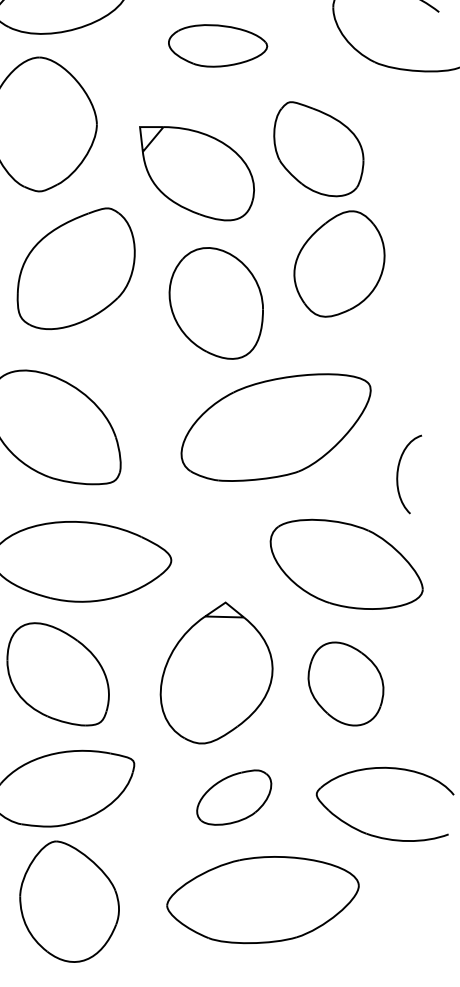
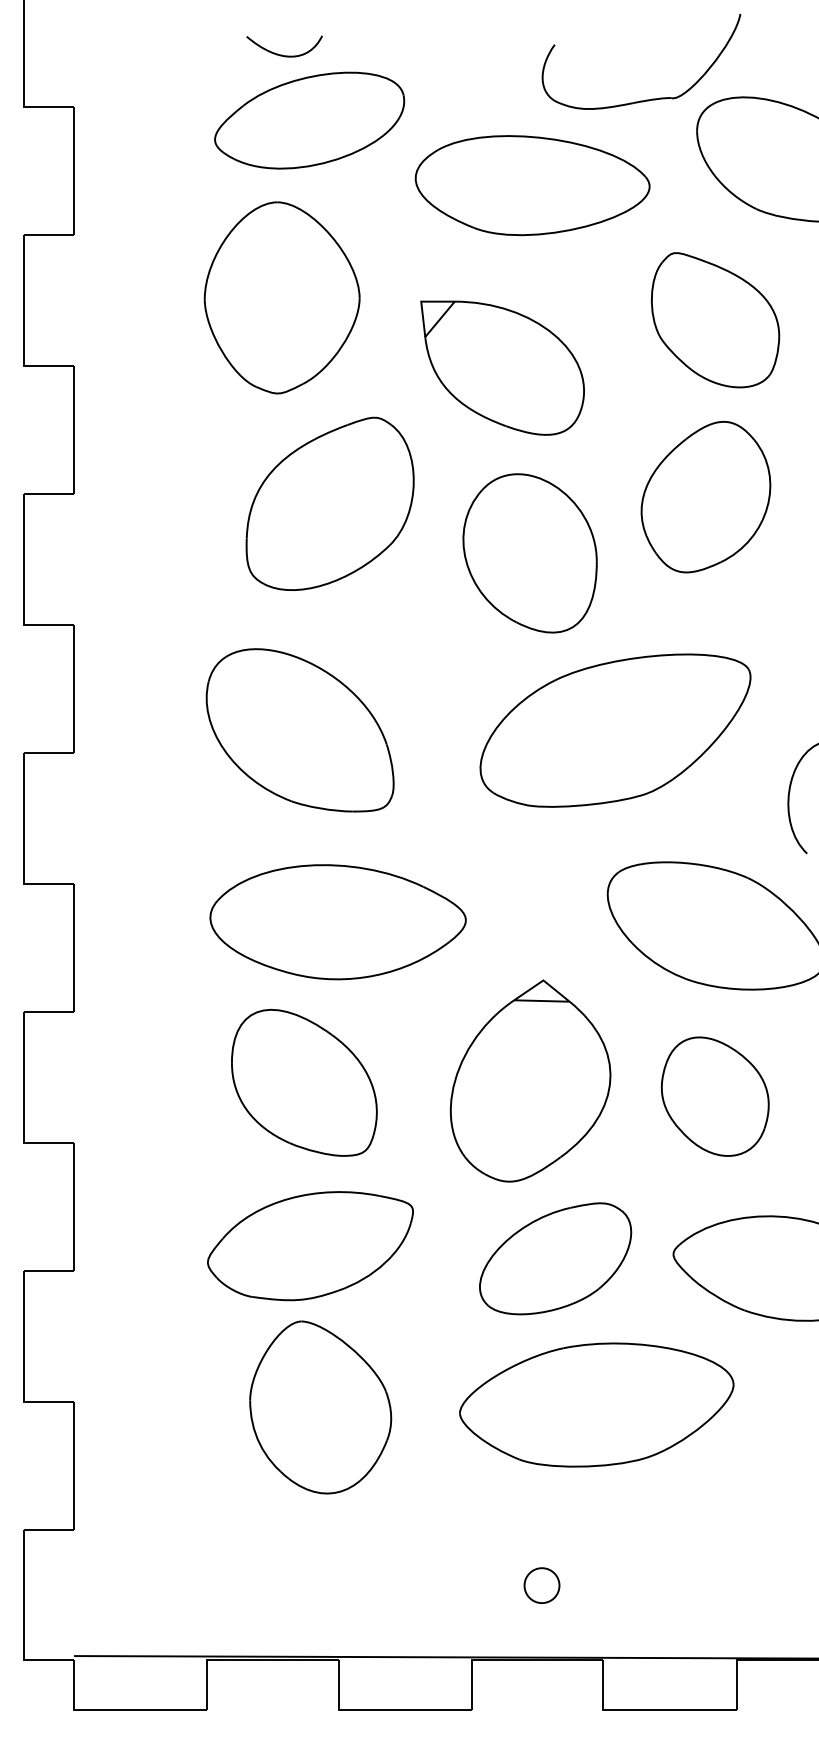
part: (217, 45) -> (532, 185), size x1.67
part: (318, 149) -> (715, 320), moved
part: (234, 797) -> (555, 1258), size x1.43

